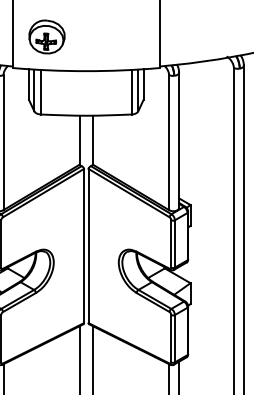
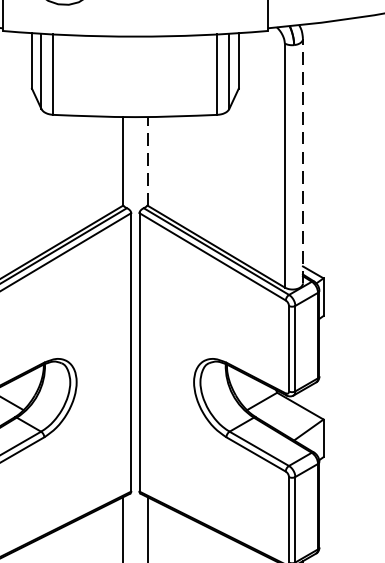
line: (93, 140) -> (148, 161), solid -> dashed
line: (179, 140) -> (303, 161), solid -> dashed

